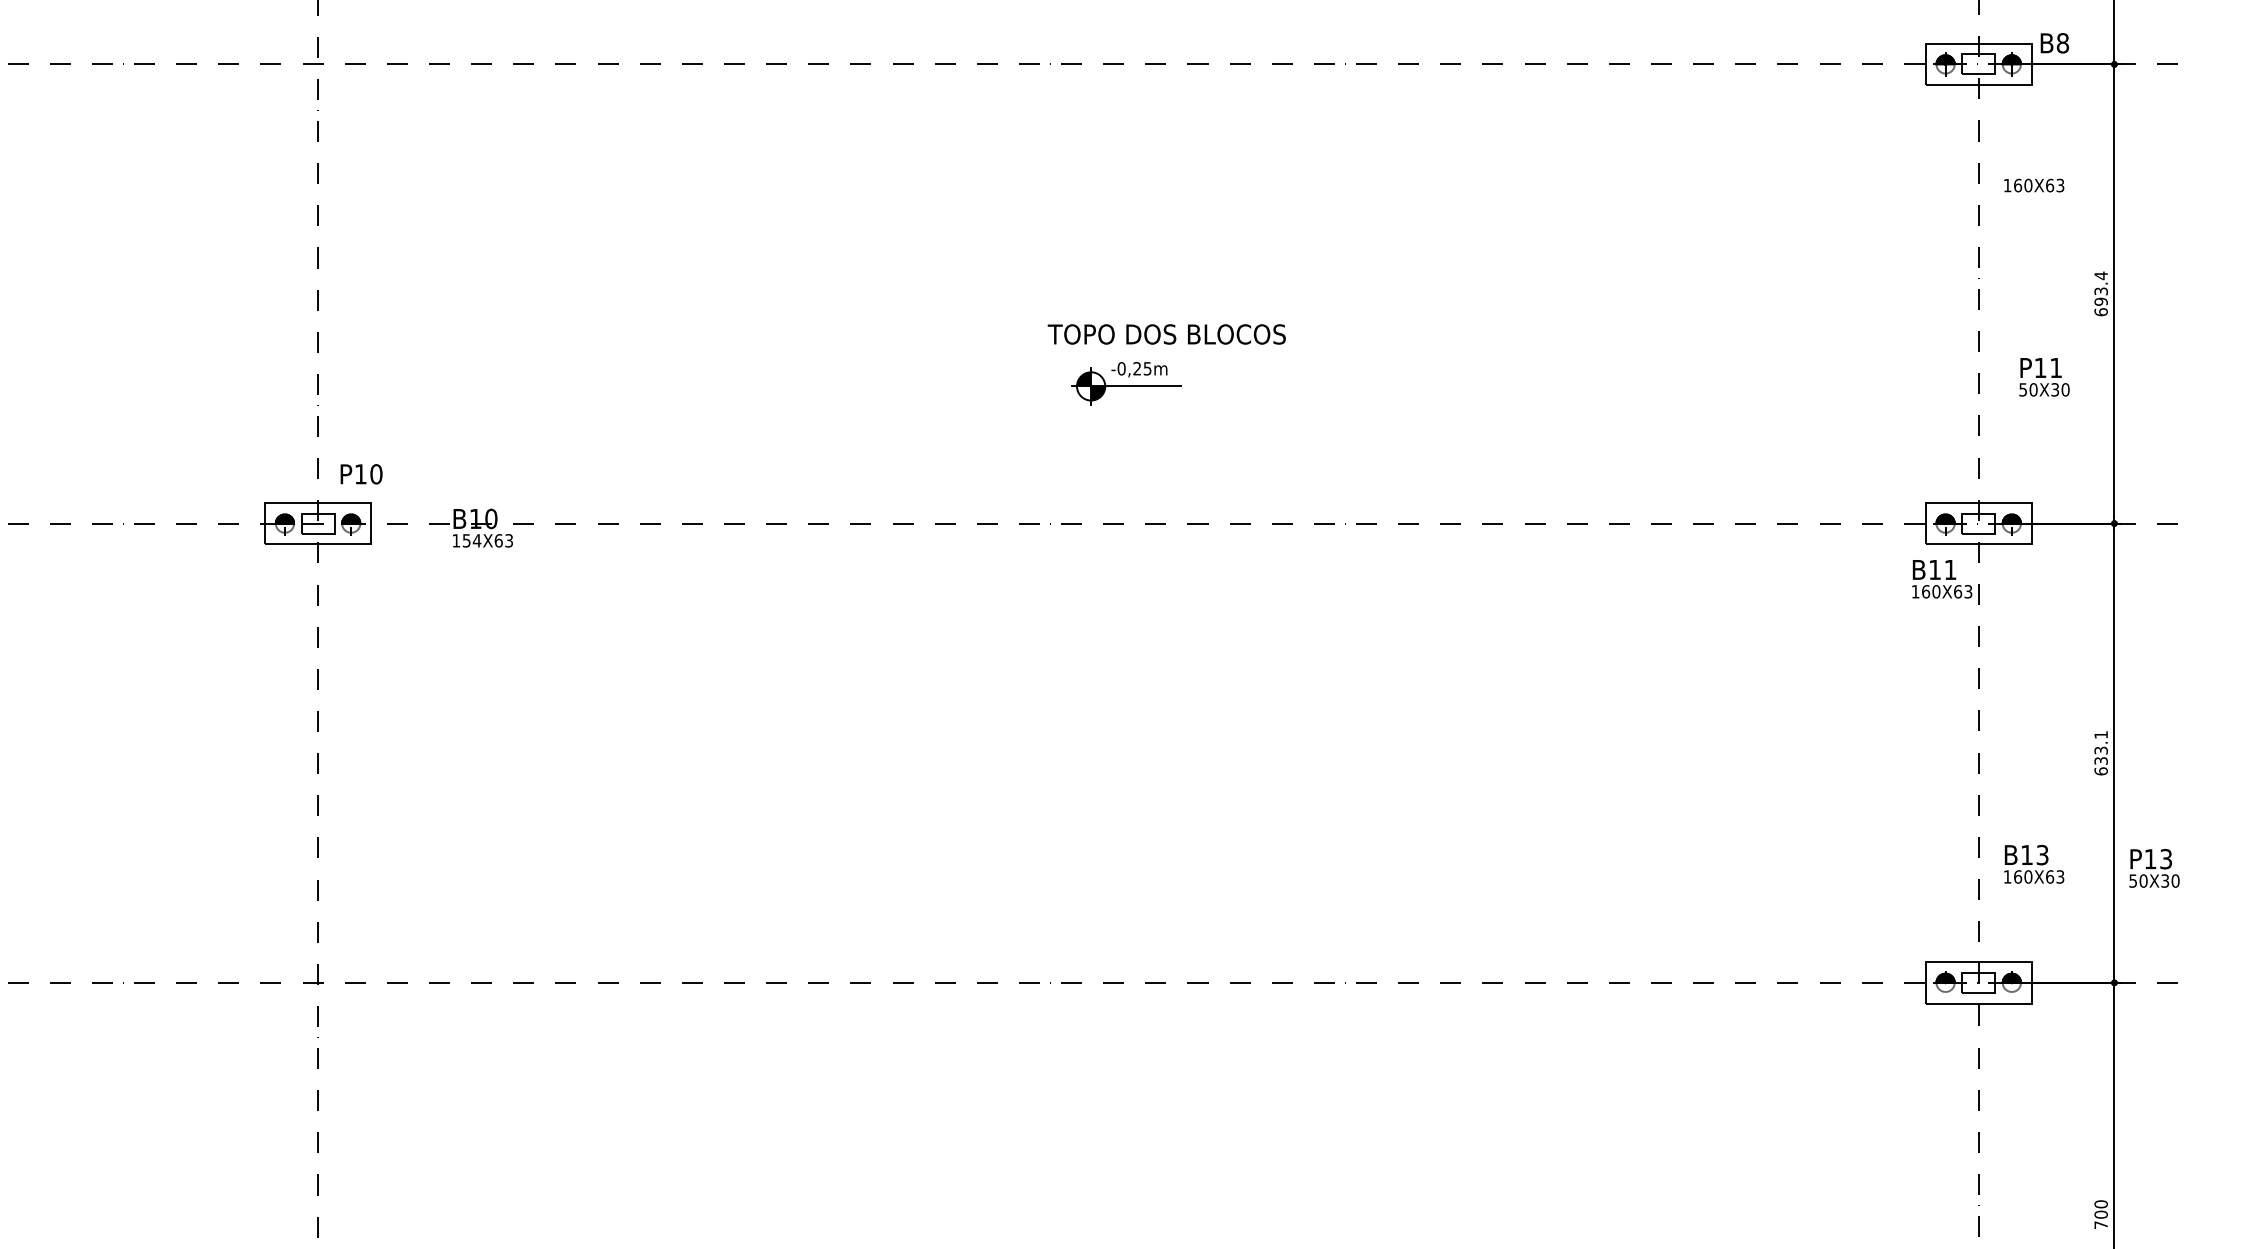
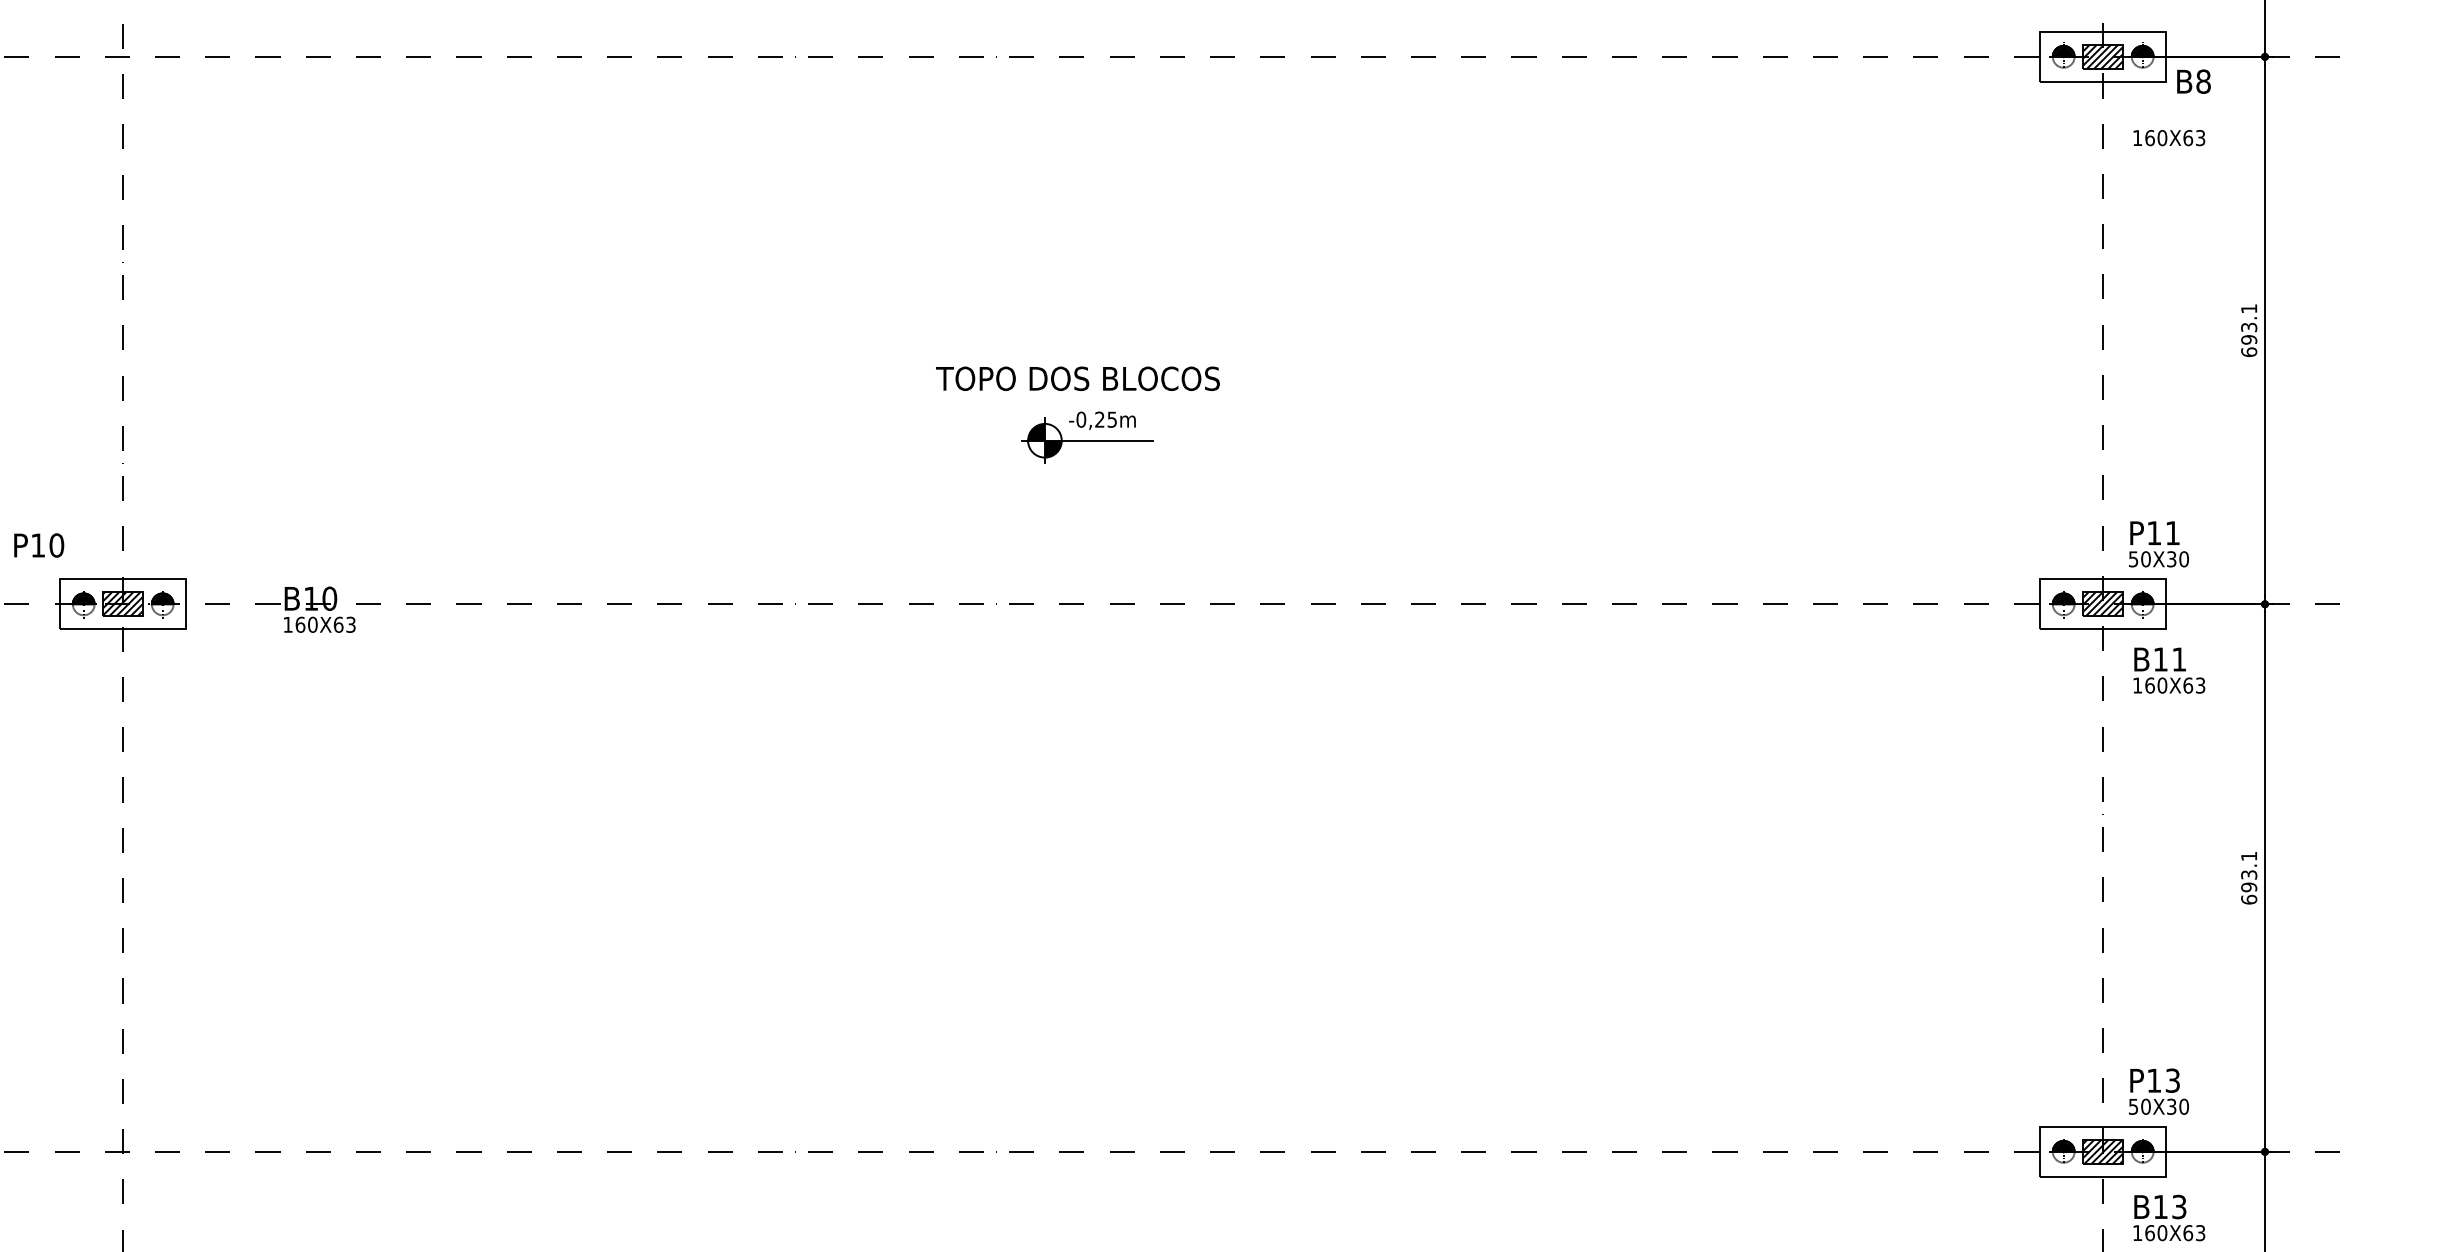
text: (2054, 43) -> (2193, 81), moved
hatch: (1978, 64) -> (2102, 56), added
text: (2034, 185) -> (2169, 138), moved
text: (2100, 275) -> (2248, 308), 693.4 -> 693.1
text: (1166, 334) -> (1077, 378), moved
text: (2044, 377) -> (2158, 544), moved
text: (361, 474) -> (39, 545), moved
hatch: (317, 523) -> (122, 604), added
hatch: (1978, 523) -> (2102, 604), added
text: (471, 540) -> (306, 624), 154X63 -> 160X63
text: (1942, 579) -> (2169, 670), moved
text: (2100, 761) -> (2248, 887), 633.1 -> 693.1
text: (2034, 863) -> (2169, 1217), moved
text: (2154, 868) -> (2158, 1091), moved
hatch: (1978, 982) -> (2102, 1151), added

